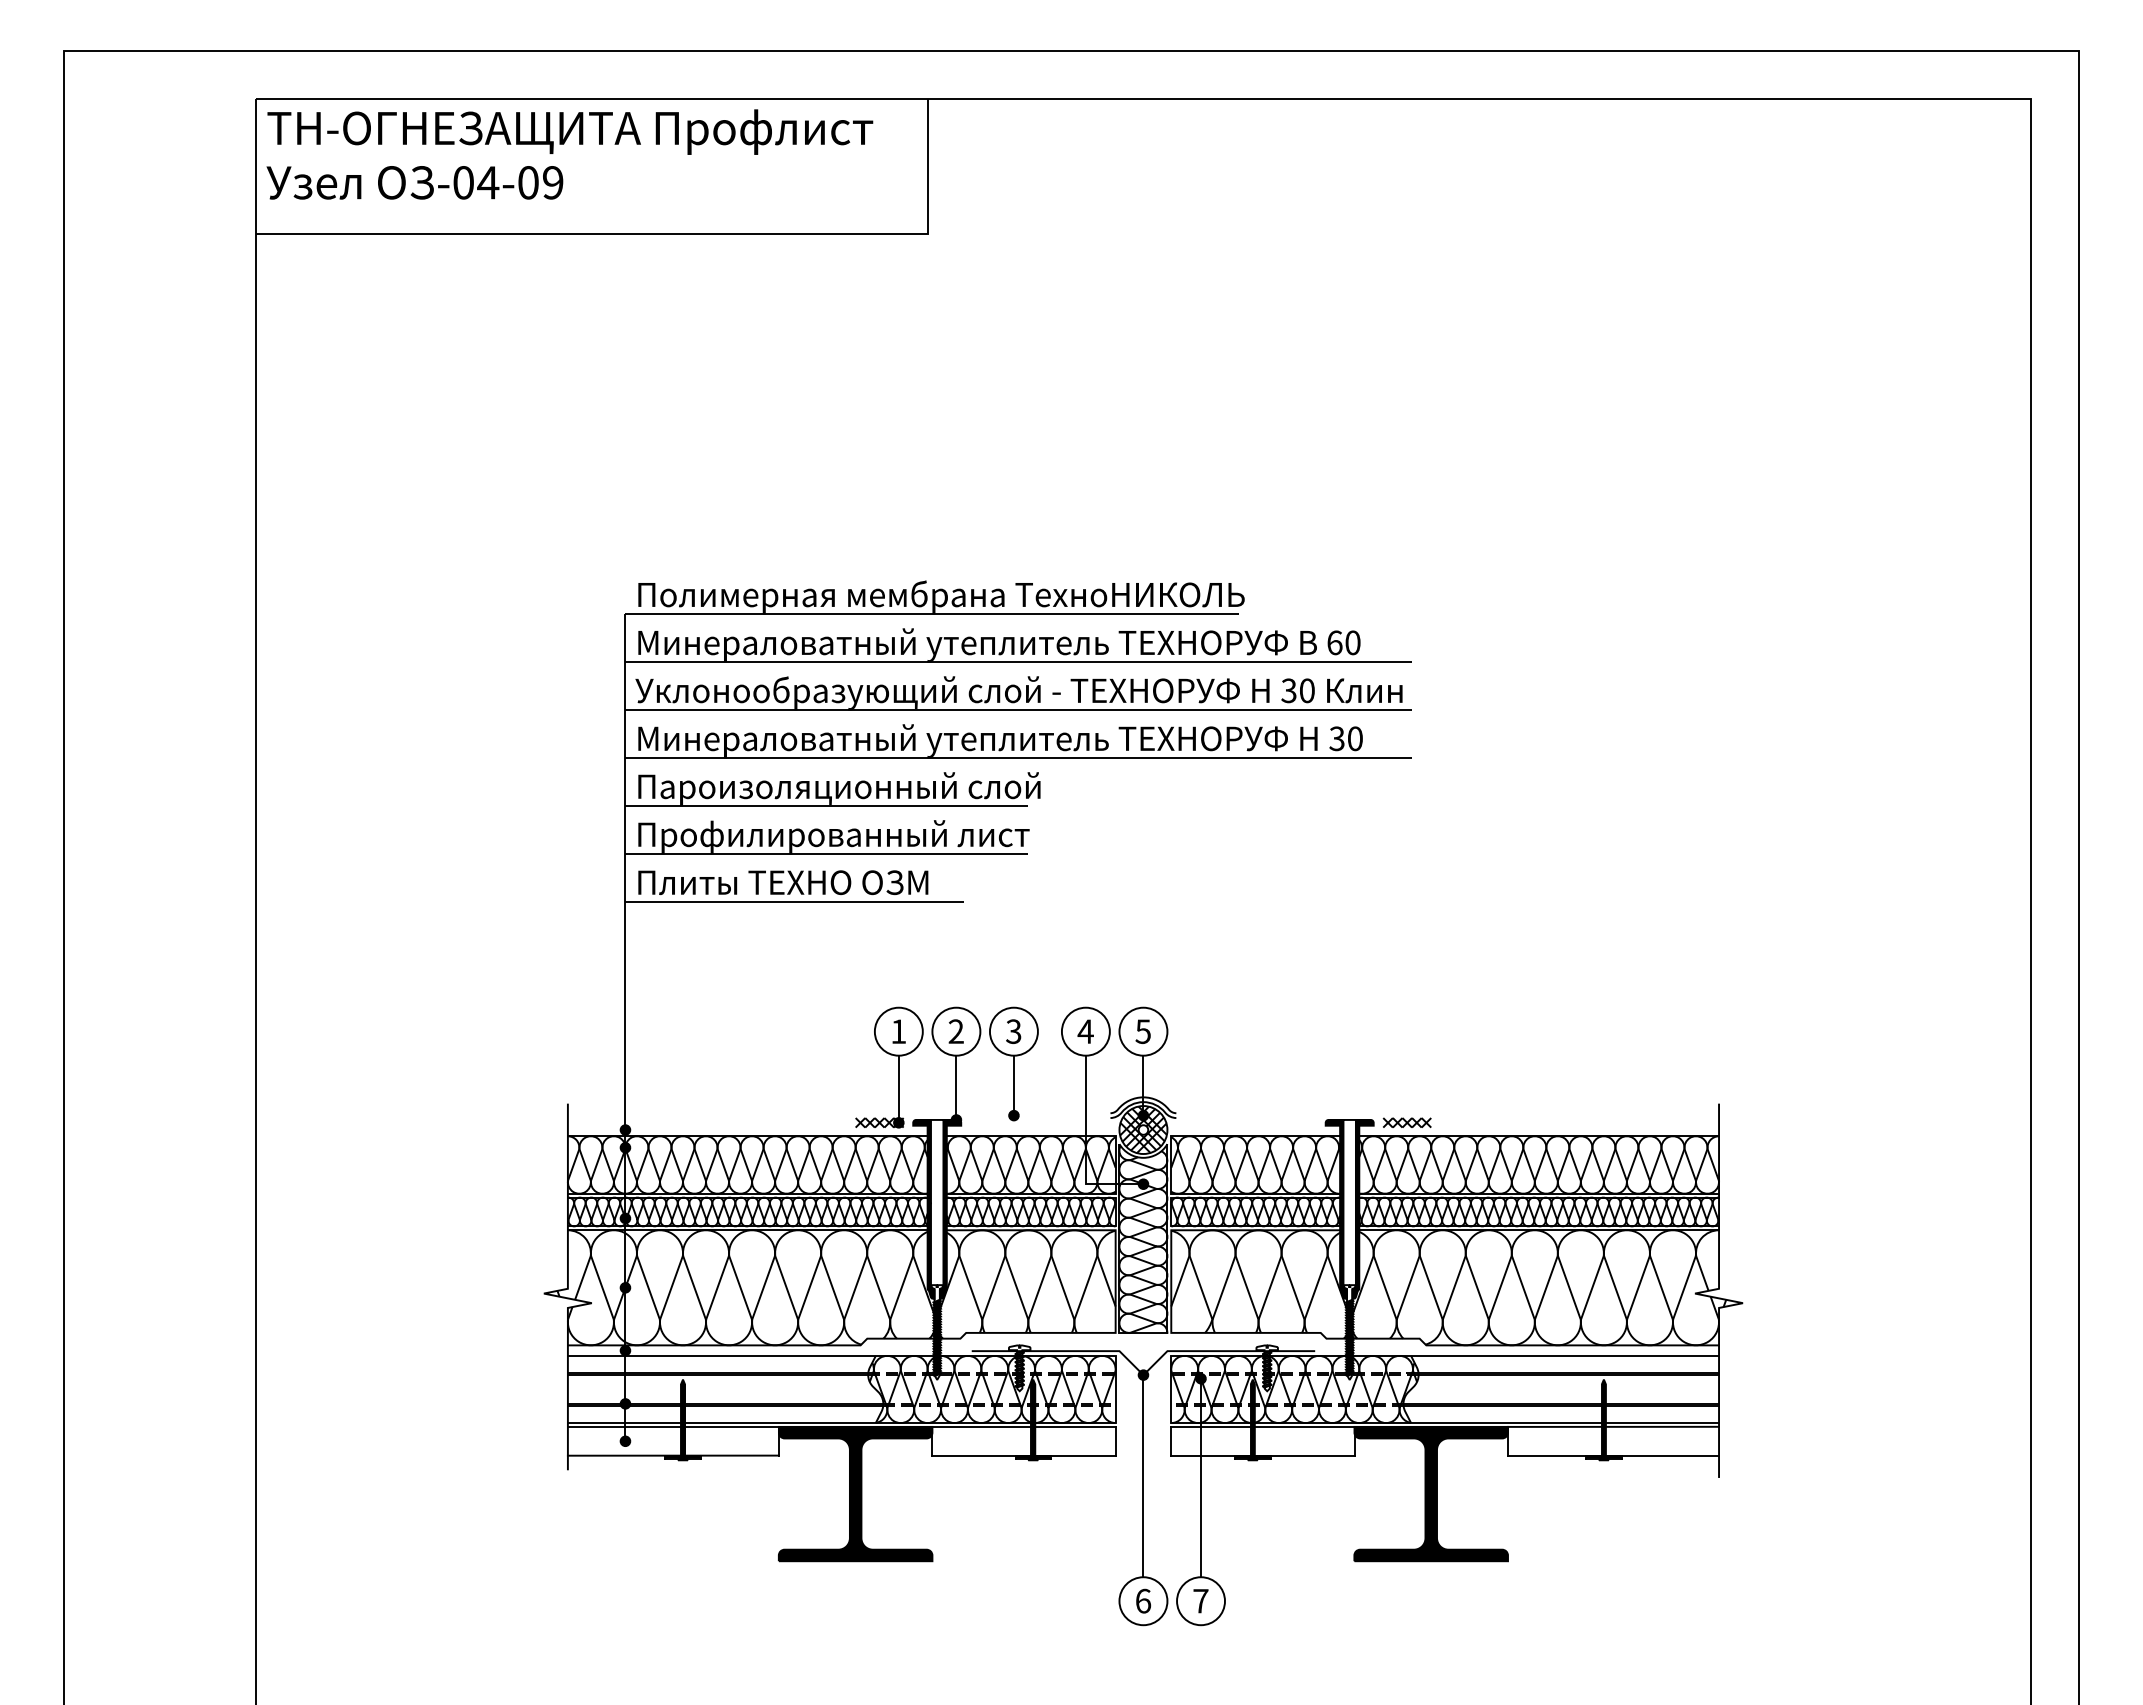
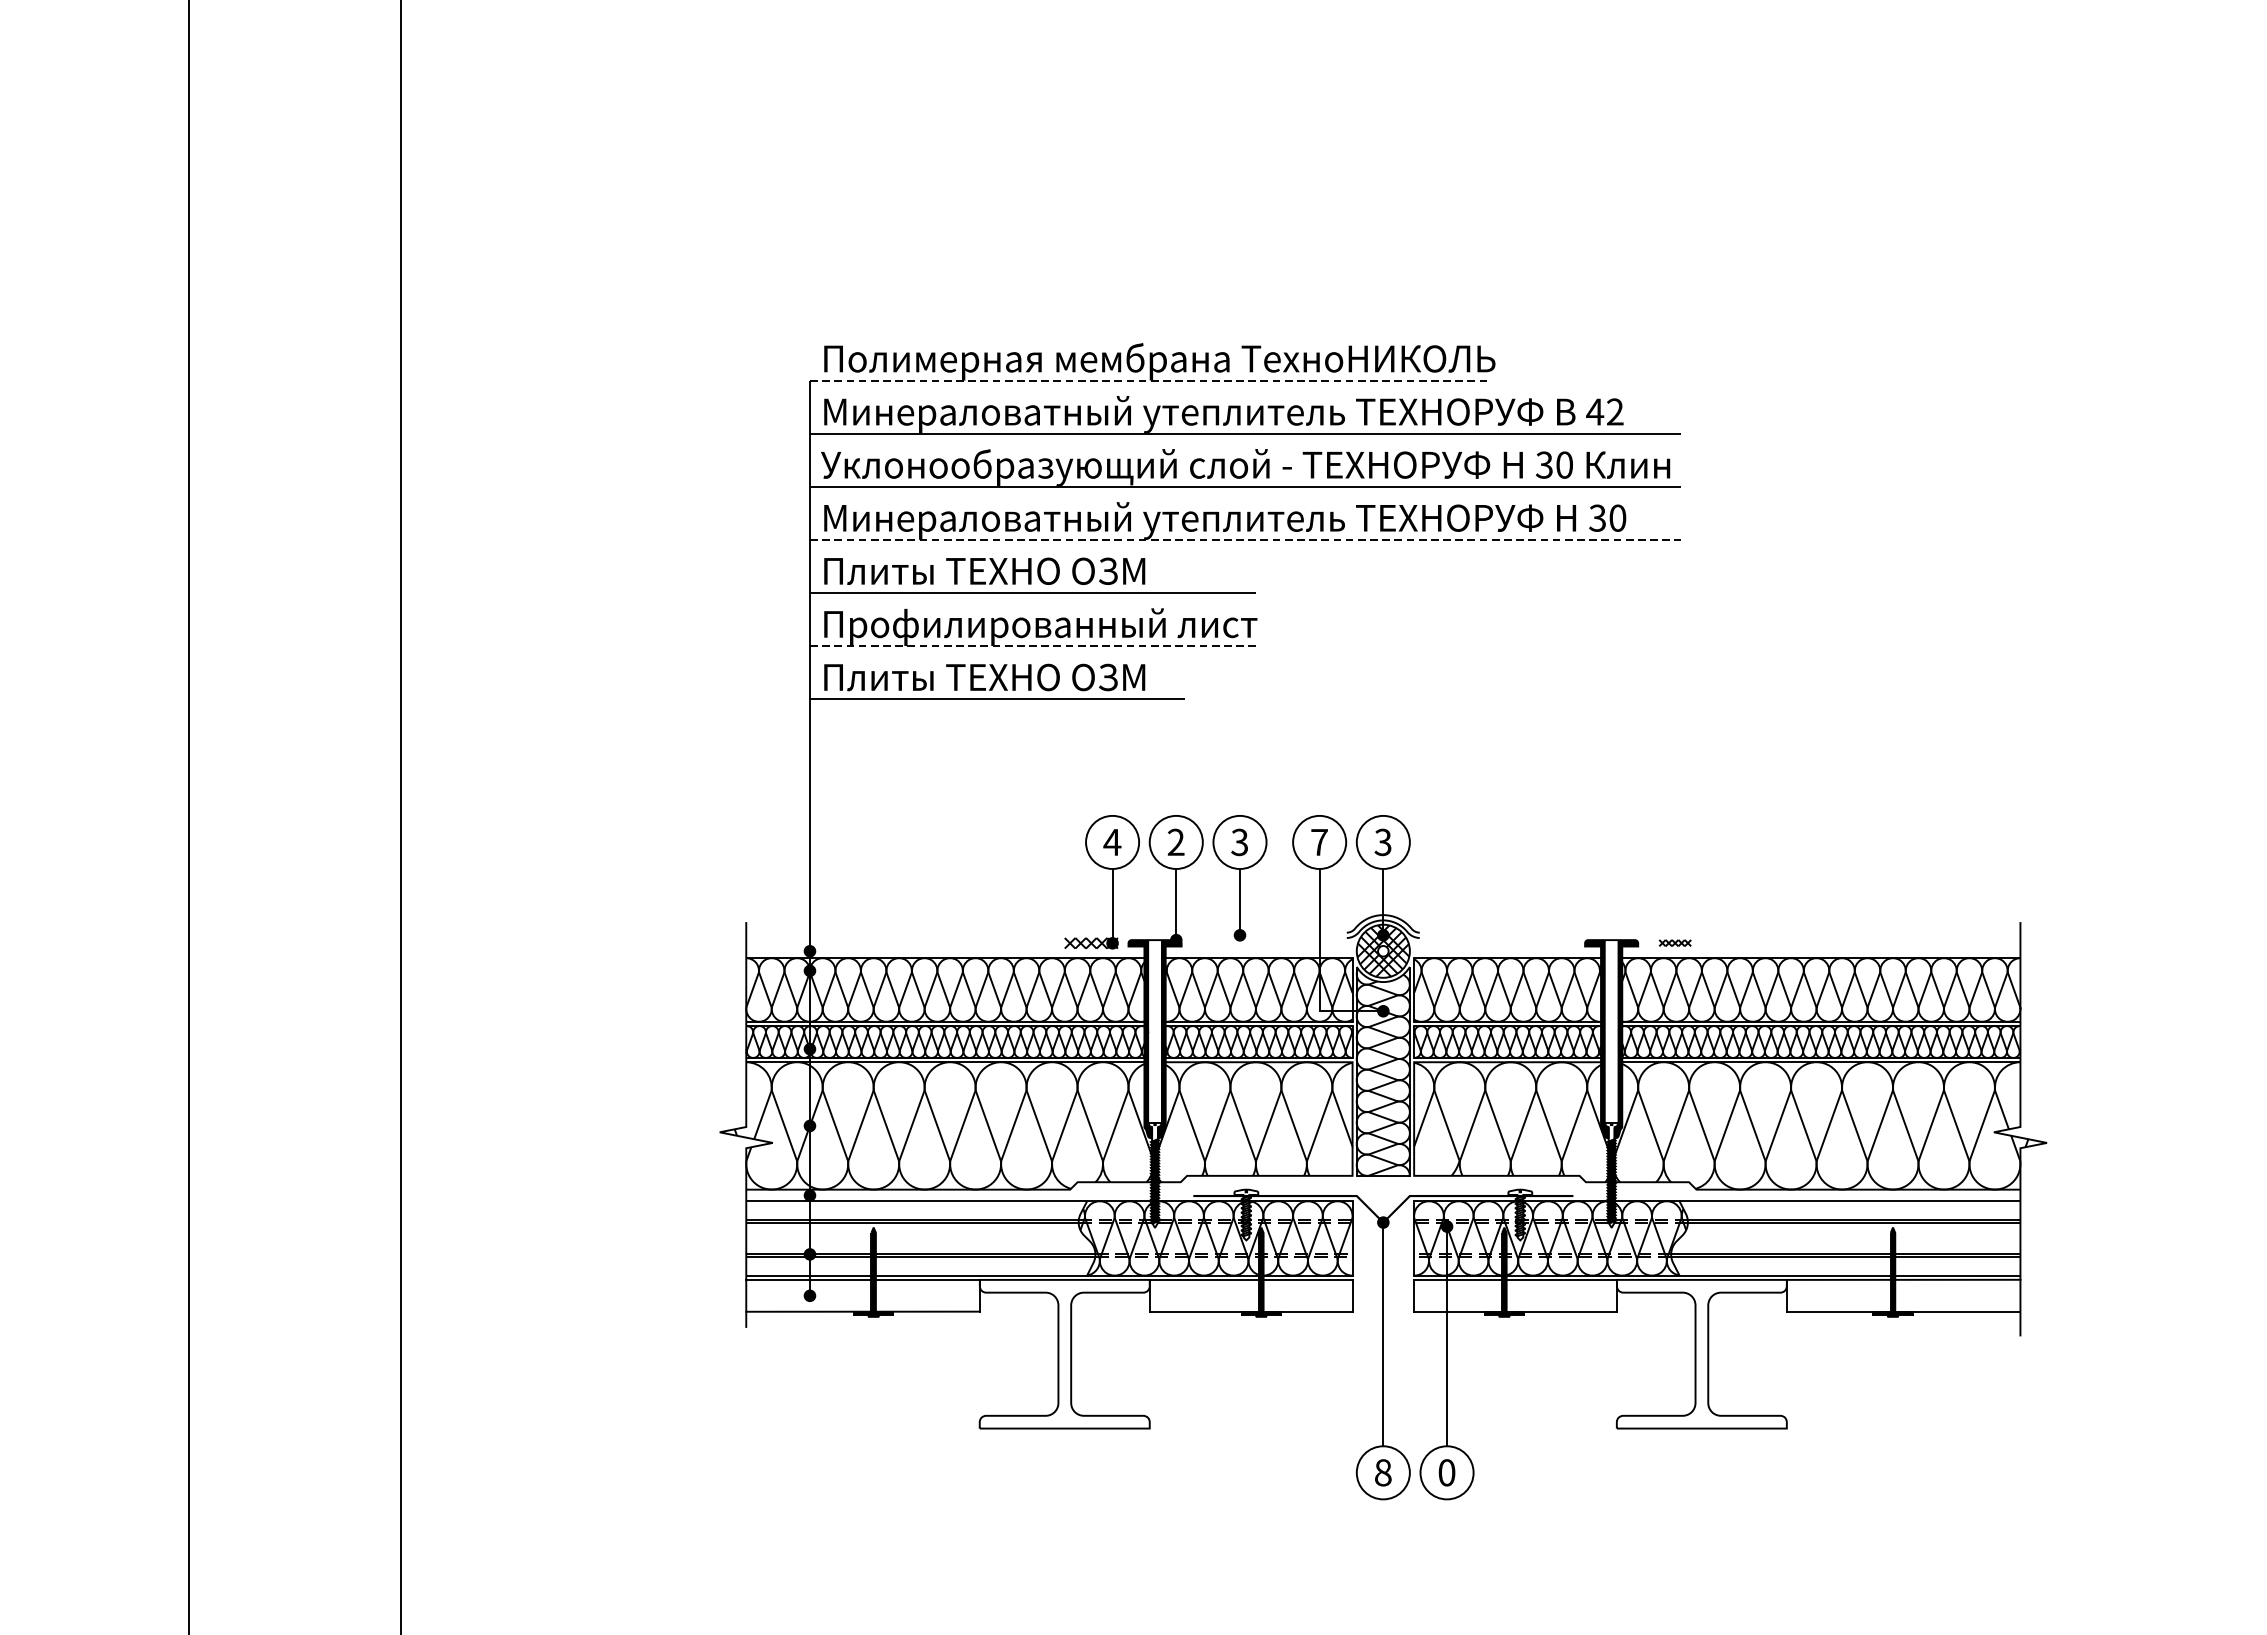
line: (932, 614) -> (1149, 380), solid -> dashed
text: (1343, 642) -> (1604, 411), 60 -> 42
line: (1019, 758) -> (1246, 540), solid -> dashed
text: (849, 788) -> (1057, 573), Пароизоляционный слой -> Плиты ТЕХНО ОЗМ
line: (827, 854) -> (1033, 646), solid -> dashed
text: (898, 1031) -> (1112, 842), 1 -> 4
text: (1085, 1031) -> (1319, 842), 4 -> 7
text: (1143, 1031) -> (1383, 842), 5 -> 3
part: (1406, 1122) -> (1674, 942), size x0.6
fill: (855, 1493) -> (1064, 1353), removed
fill: (1430, 1493) -> (1701, 1353), removed
text: (1143, 1600) -> (1383, 1472), 6 -> 8
text: (1200, 1600) -> (1446, 1472), 7 -> 0

